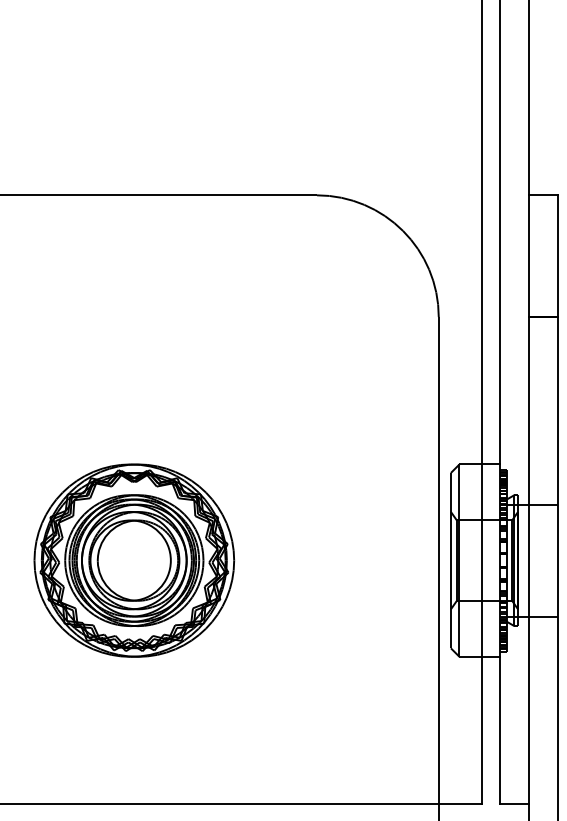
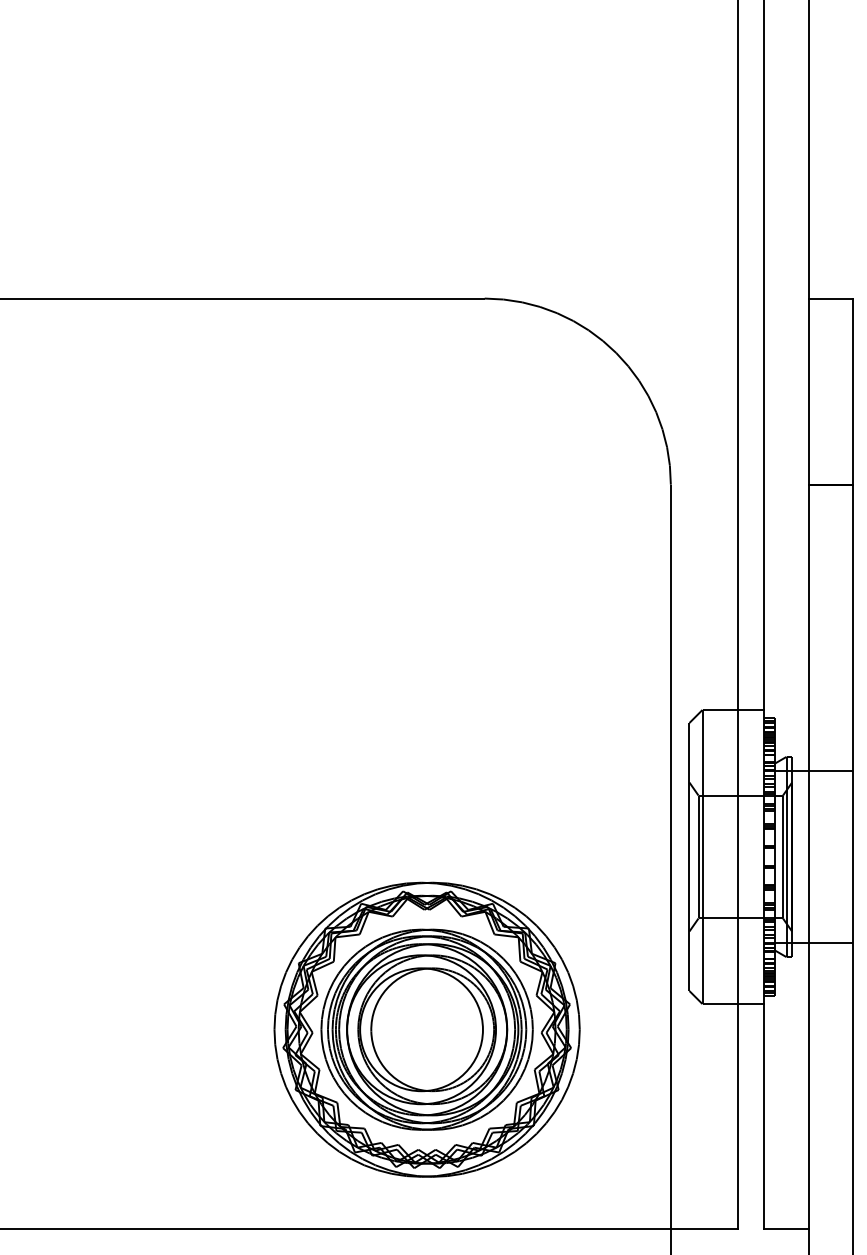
part: (134, 560) -> (427, 1029), moved

